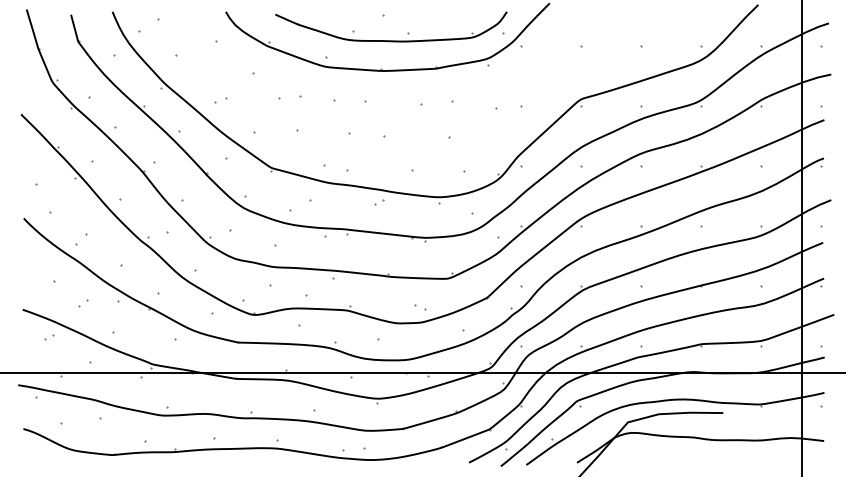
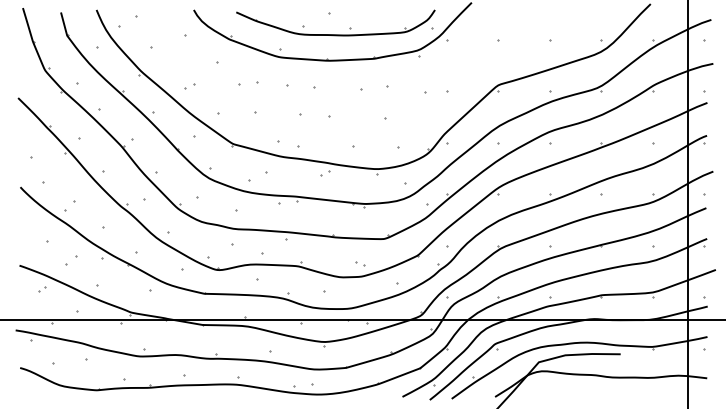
part: (83, 303) -> (71, 260), size x1.6

